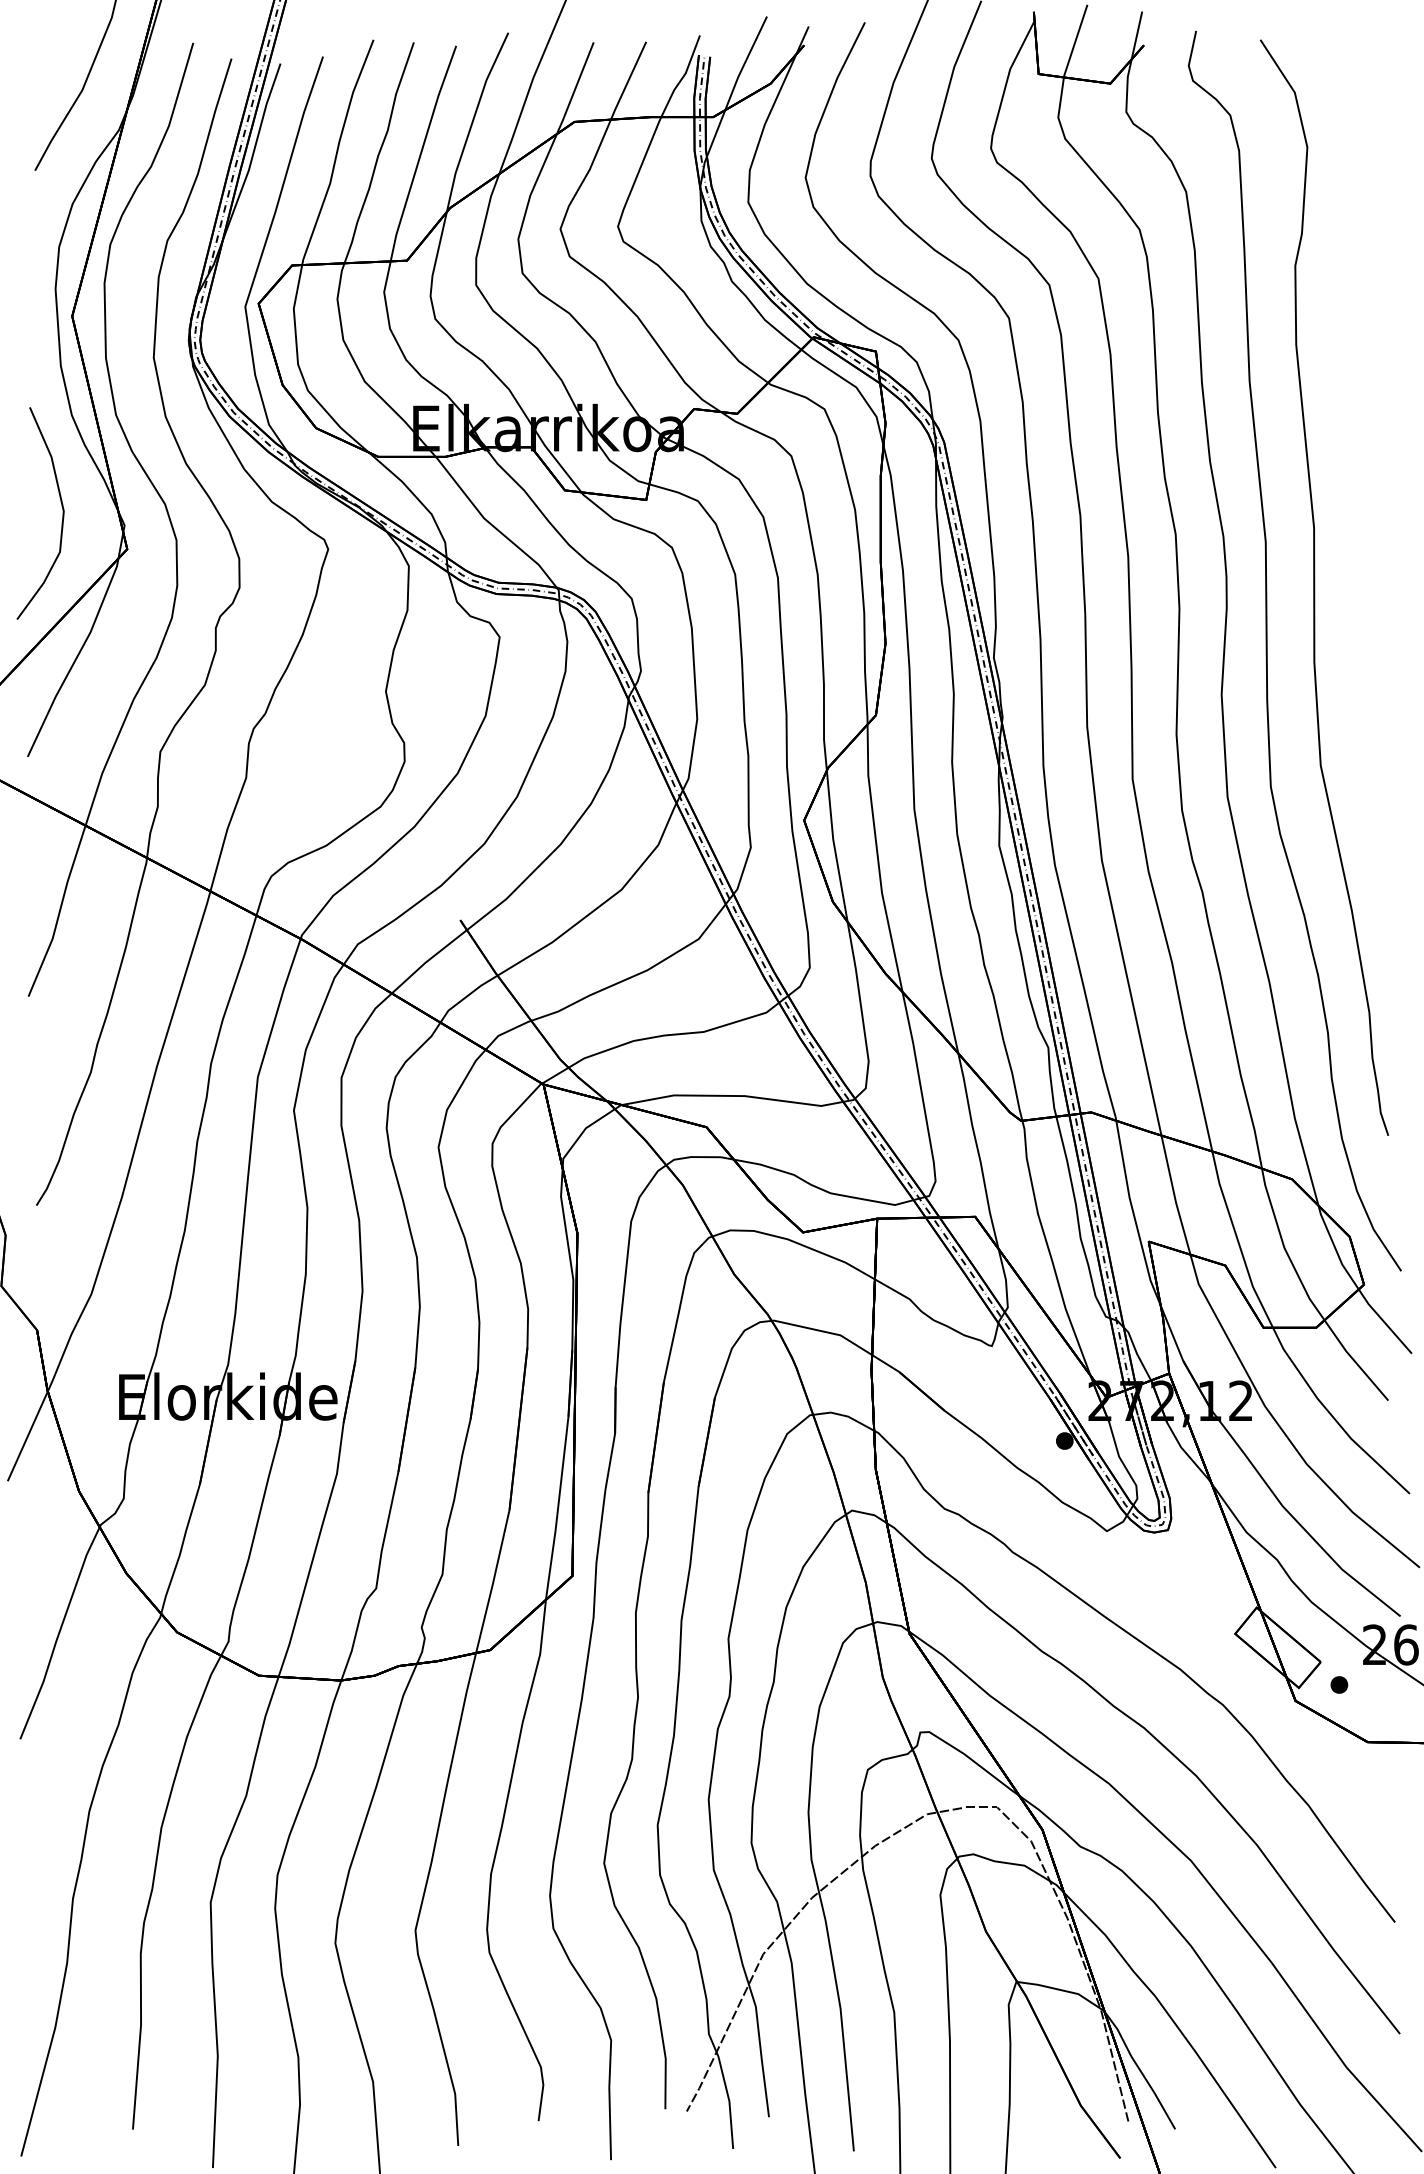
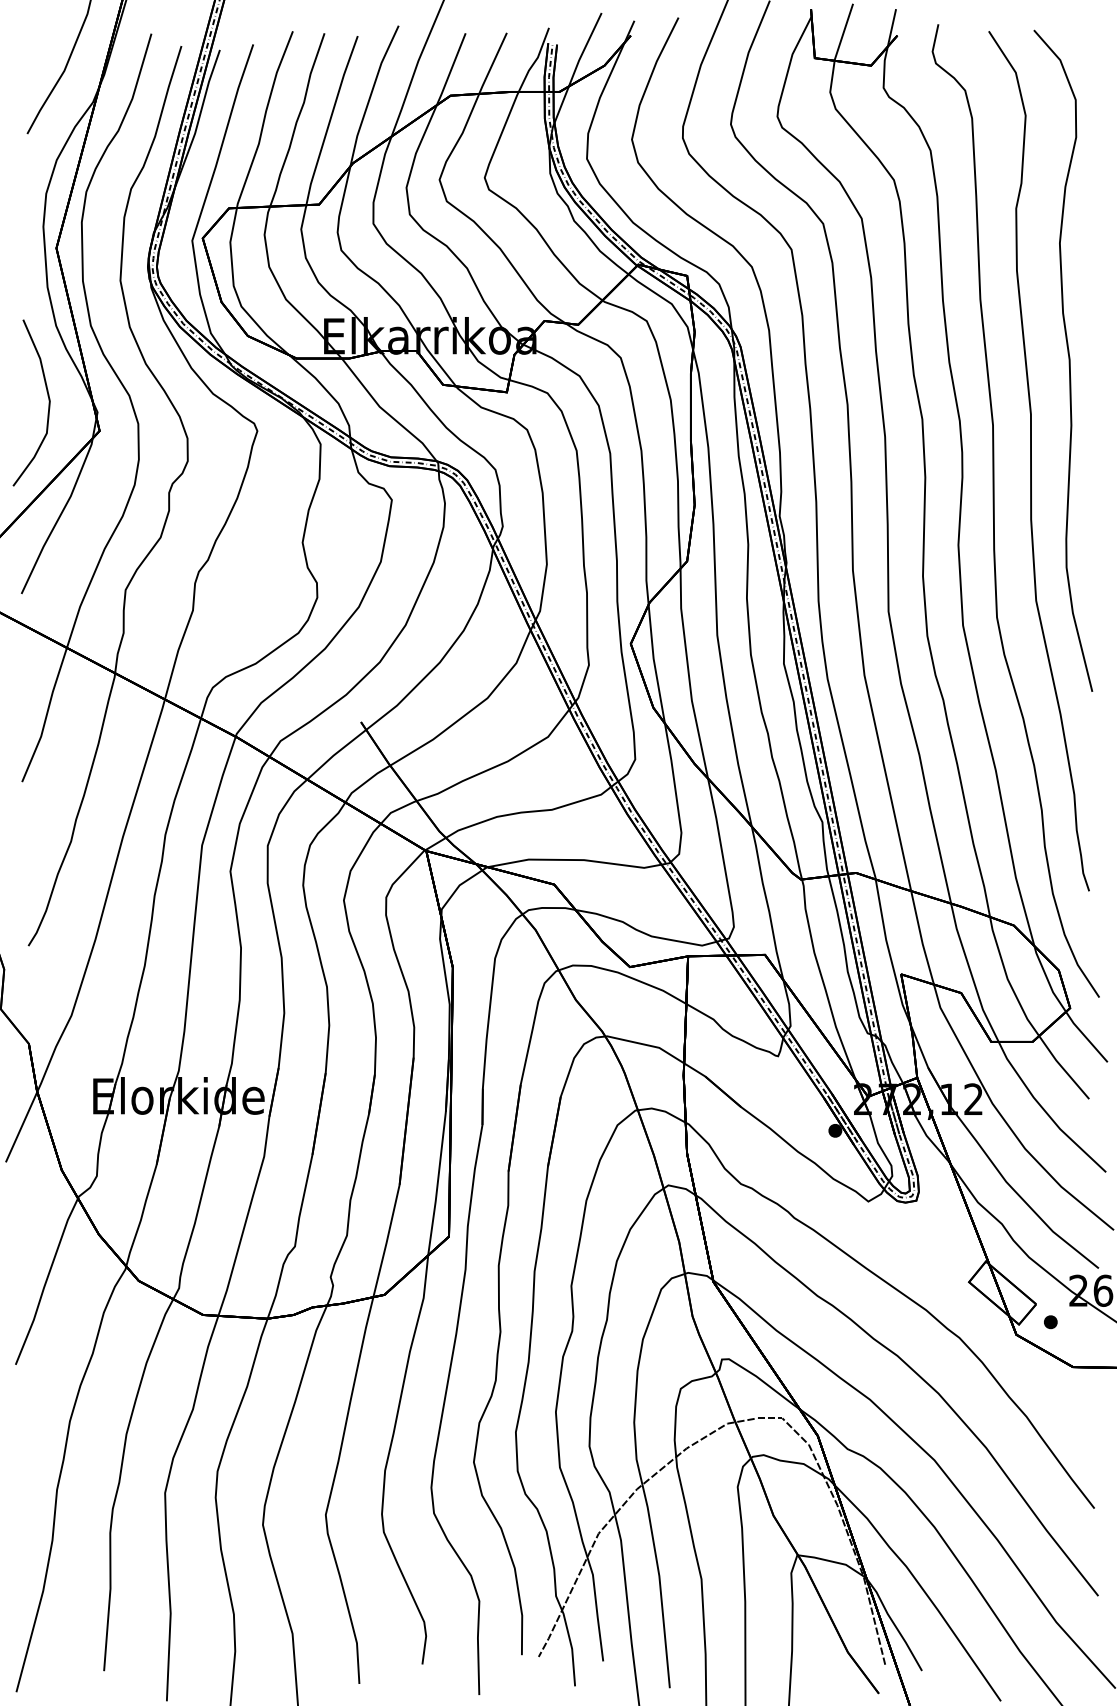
curve: (1362, 459) -> (1068, 360), added

